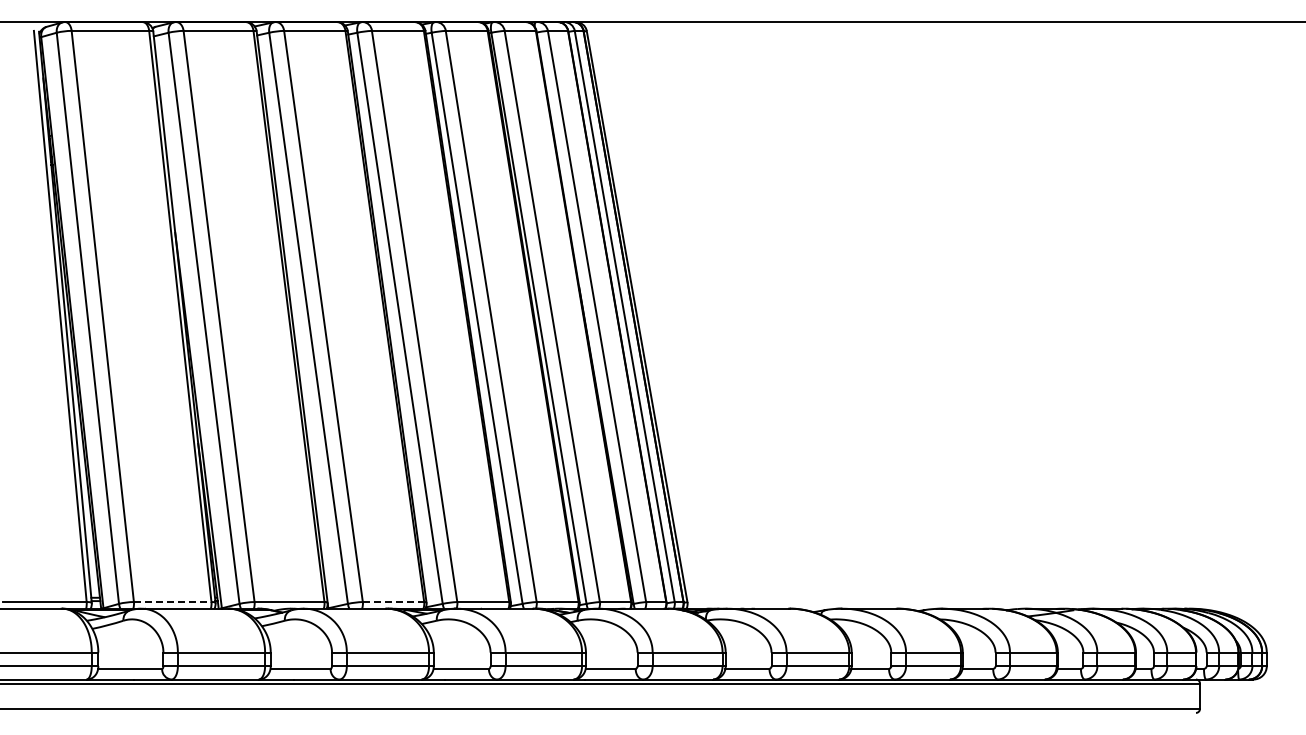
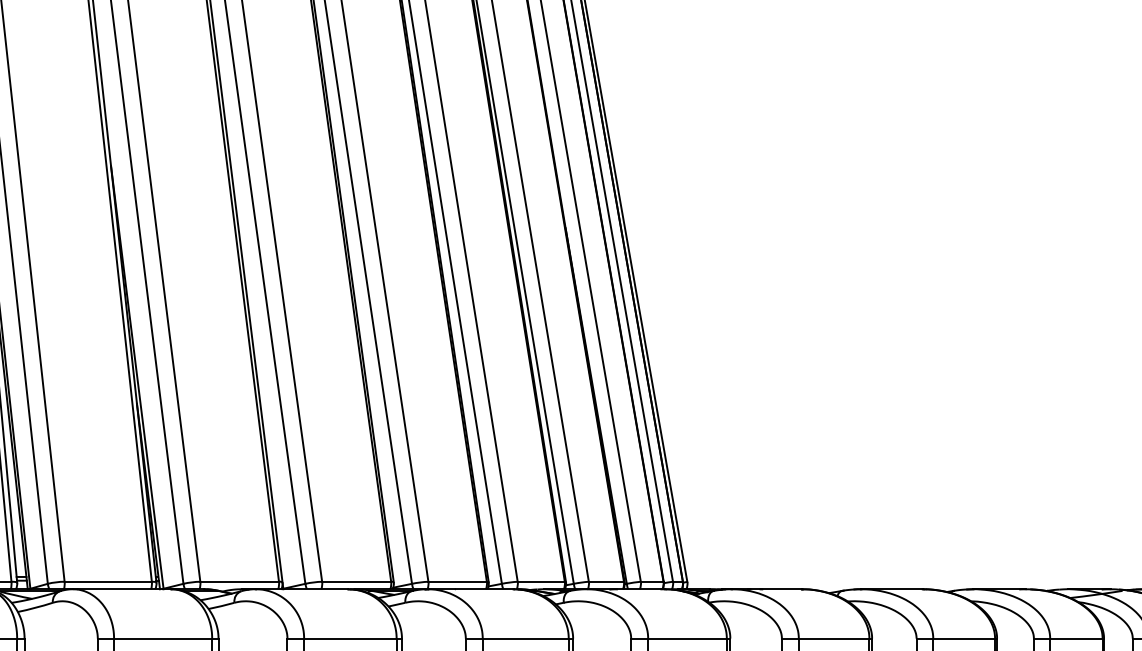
line: (172, 602) -> (108, 582), dashed -> solid
line: (393, 602) -> (356, 582), dashed -> solid

